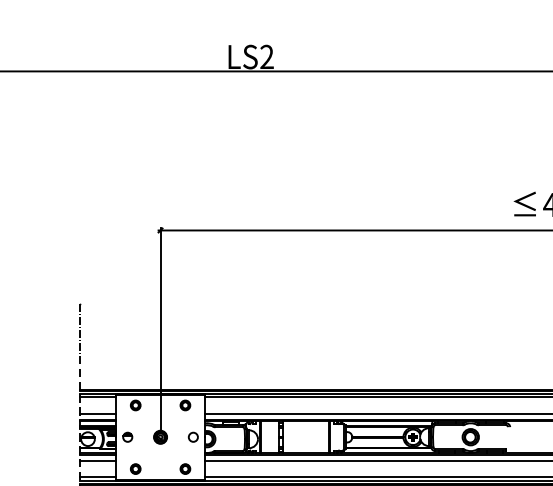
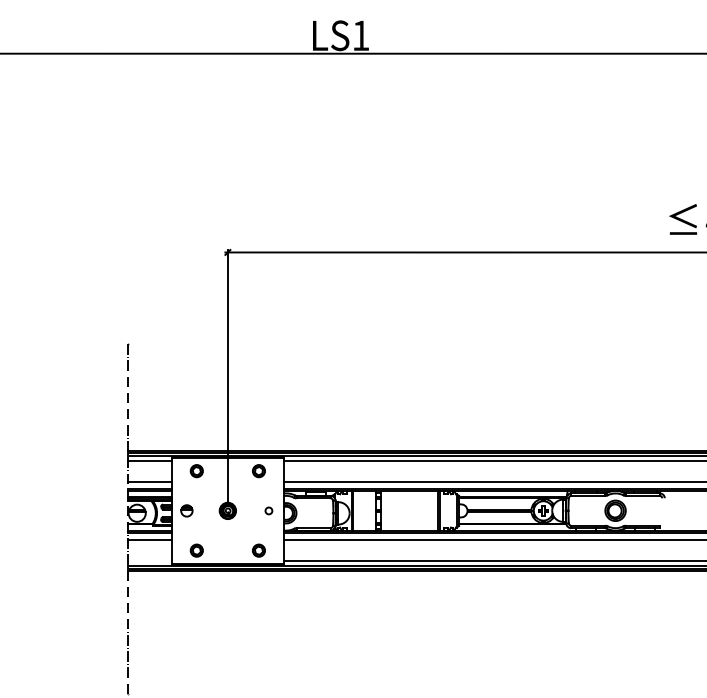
text: (266, 56) -> (360, 35), LS2 -> LS1
circle: (193, 436) -> (268, 510), size x0.6
line: (97, 477) -> (149, 561), removed

